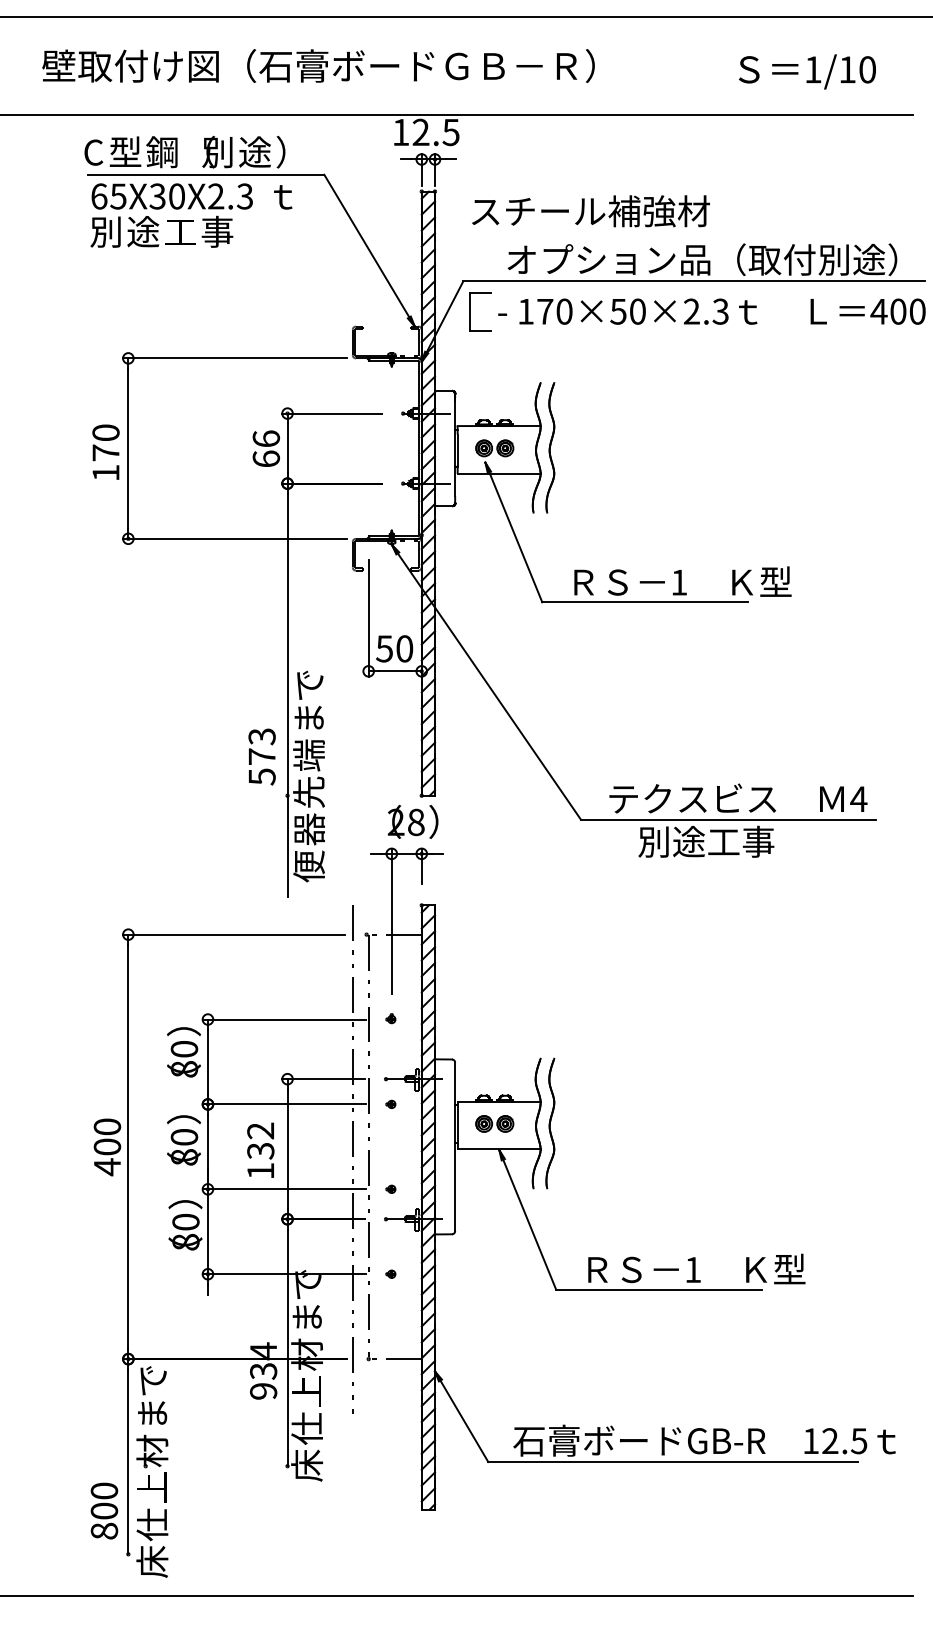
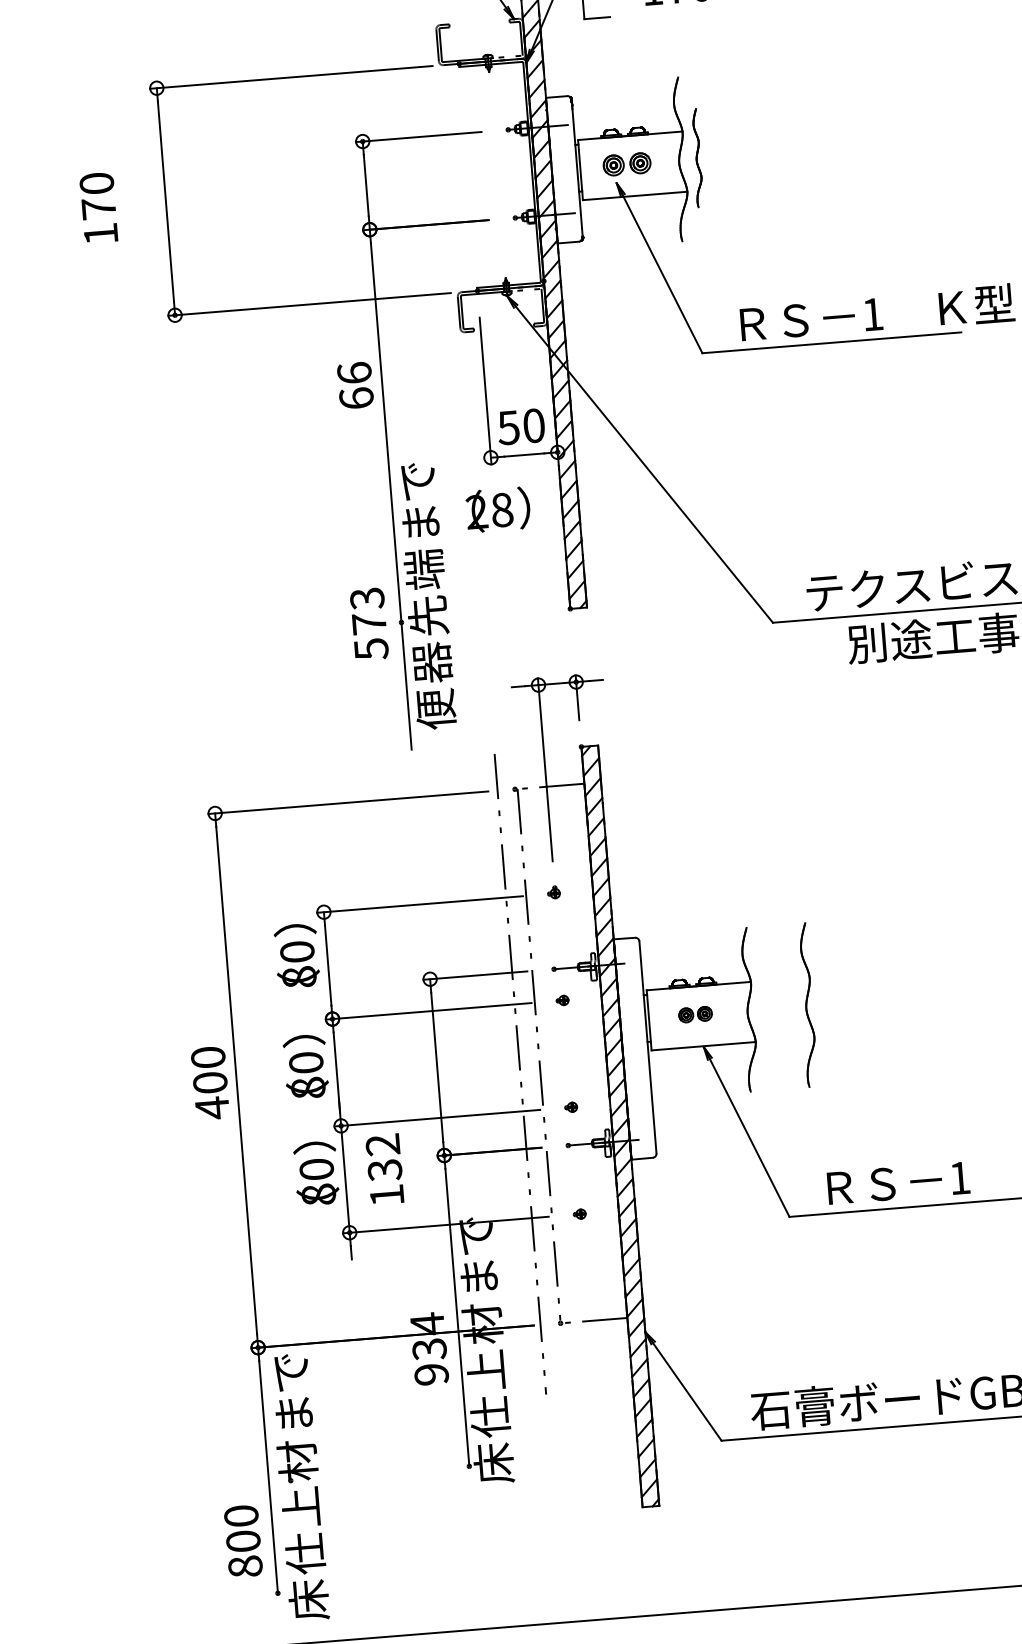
part: (550, 447) -> (697, 157), size x0.6
text: (265, 448) -> (354, 385), moved
text: (105, 451) -> (98, 207), moved
text: (261, 756) -> (368, 623), moved
text: (412, 821) -> (497, 509), moved
part: (494, 1123) -> (695, 1014), size x0.7
part: (550, 1123) -> (807, 1005), moved
text: (260, 1149) -> (384, 1168), moved

